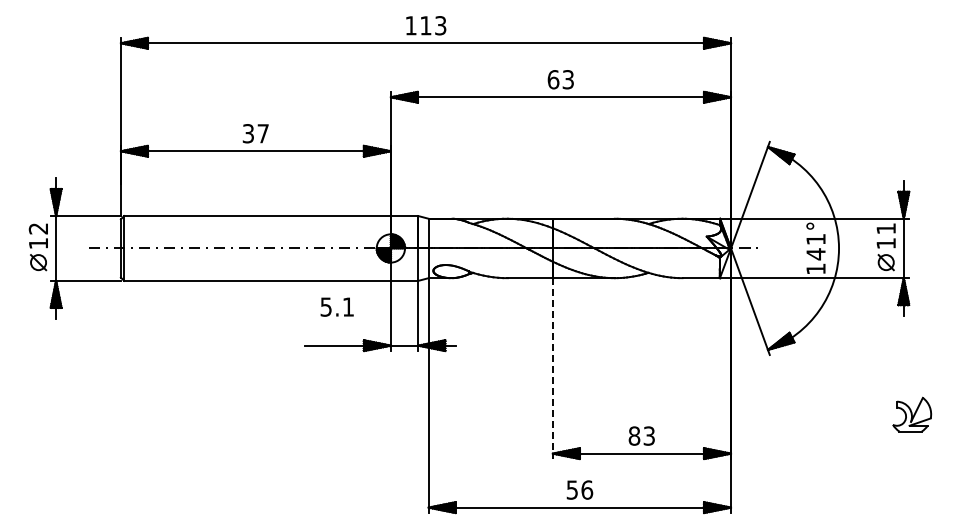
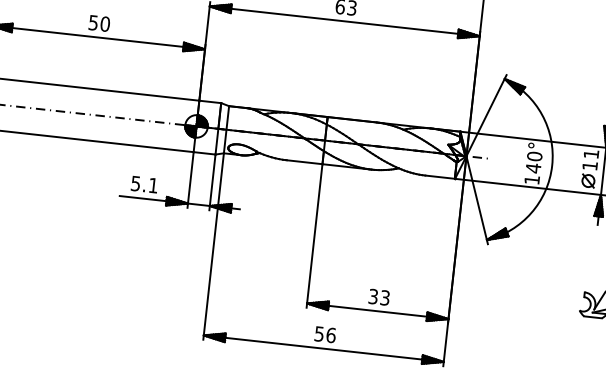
text: (256, 133) -> (99, 23), 37 -> 50
text: (815, 239) -> (534, 156), 141° -> 140°
text: (336, 306) -> (144, 184), moved
line: (552, 369) -> (314, 236), dashed -> solid
text: (634, 435) -> (373, 296), 83 -> 33

